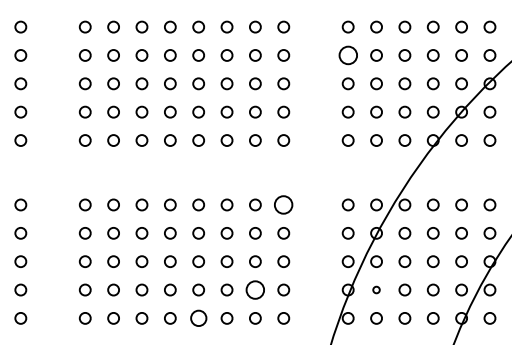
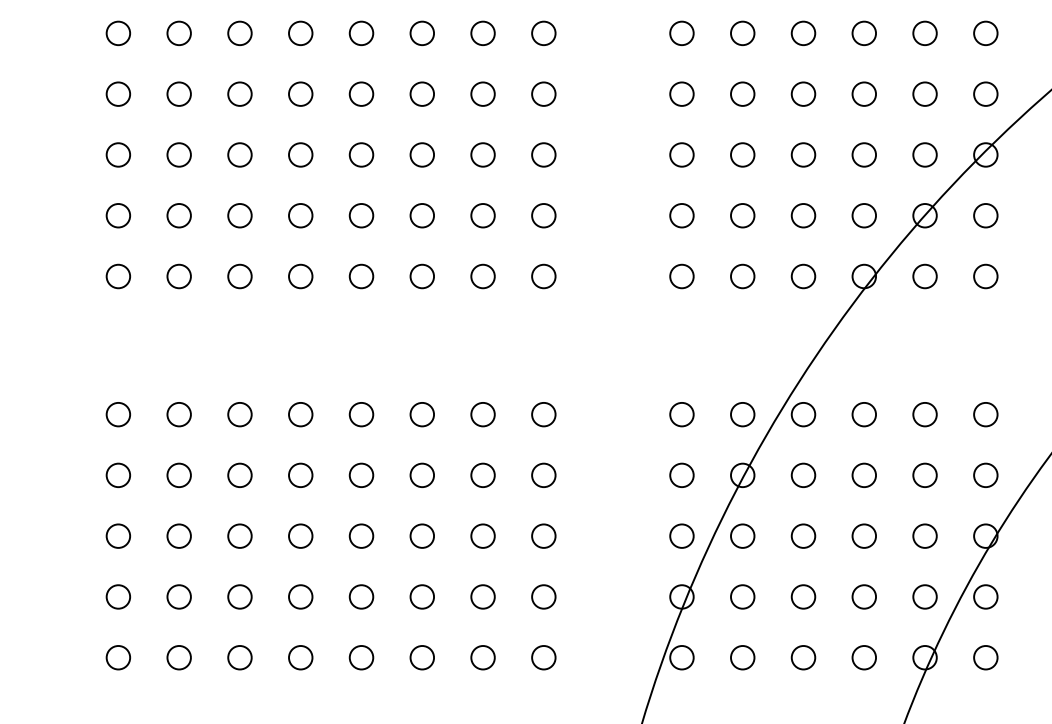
circle: (347, 55) -> (680, 94), size x0.62
circle: (283, 204) -> (543, 413), size x0.62
circle: (255, 289) -> (483, 595), size x0.62
circle: (376, 289) -> (742, 595), size x1.67
circle: (198, 318) -> (361, 657), size x0.71

